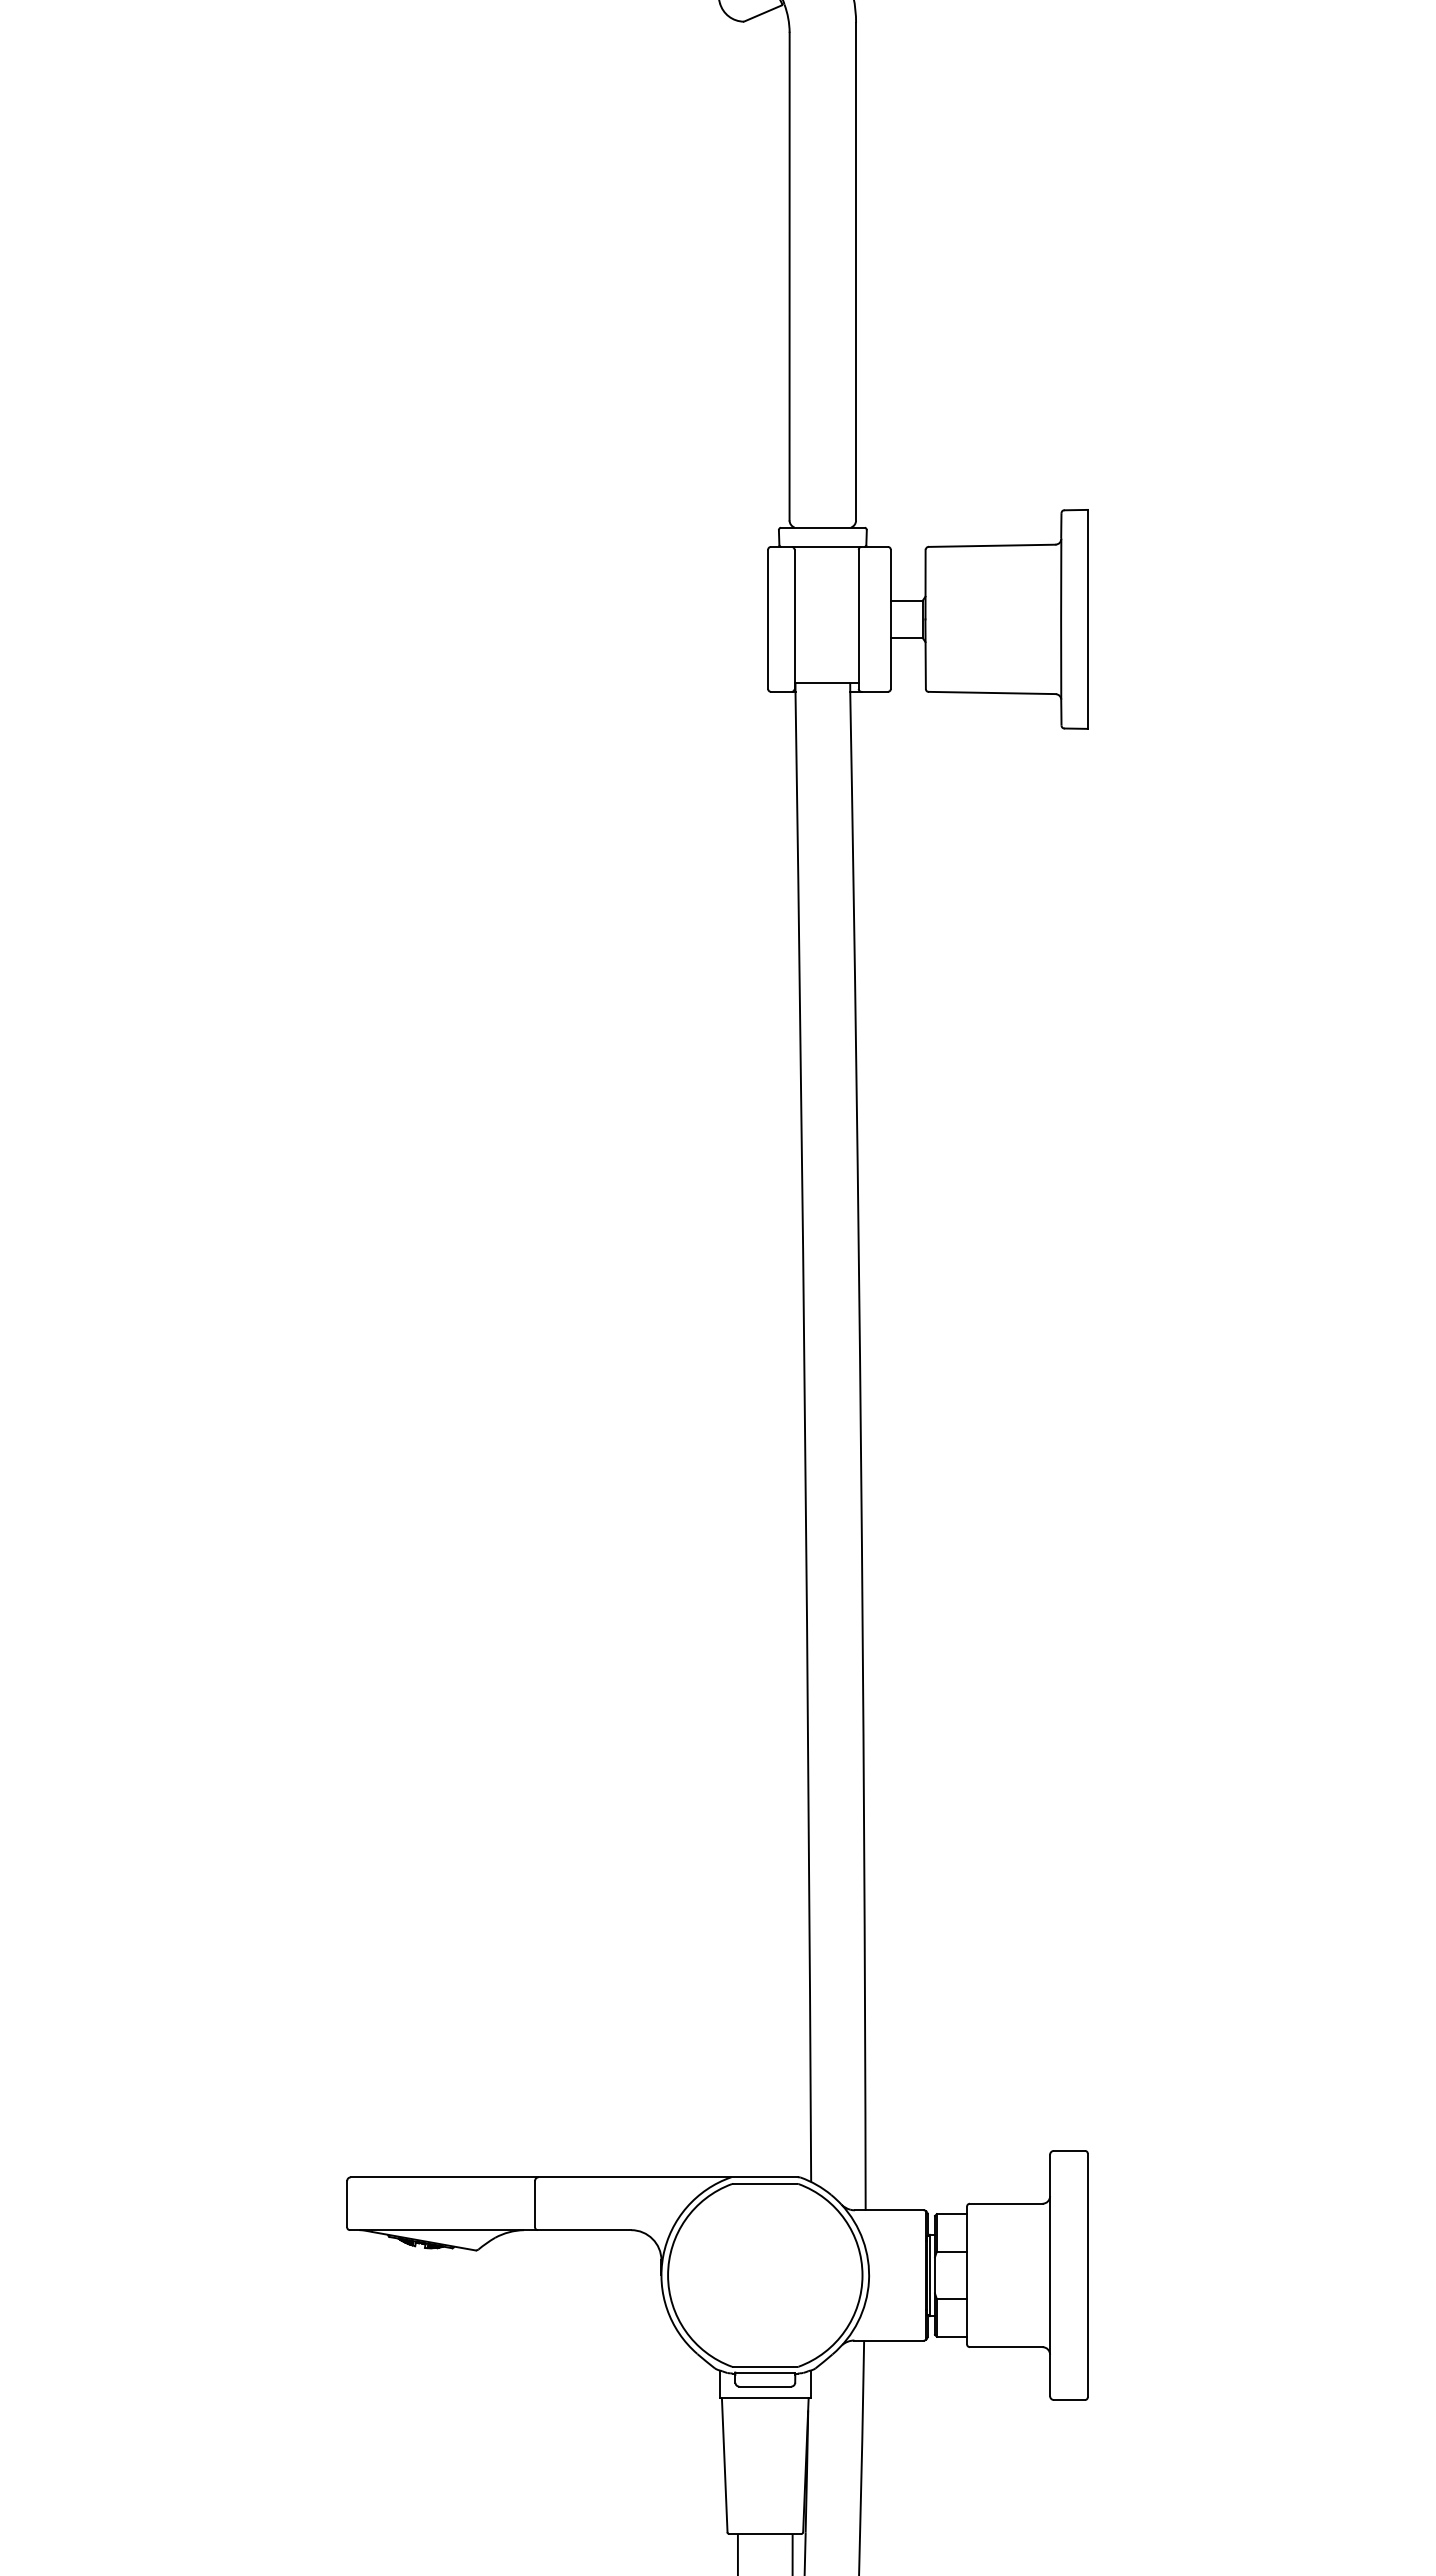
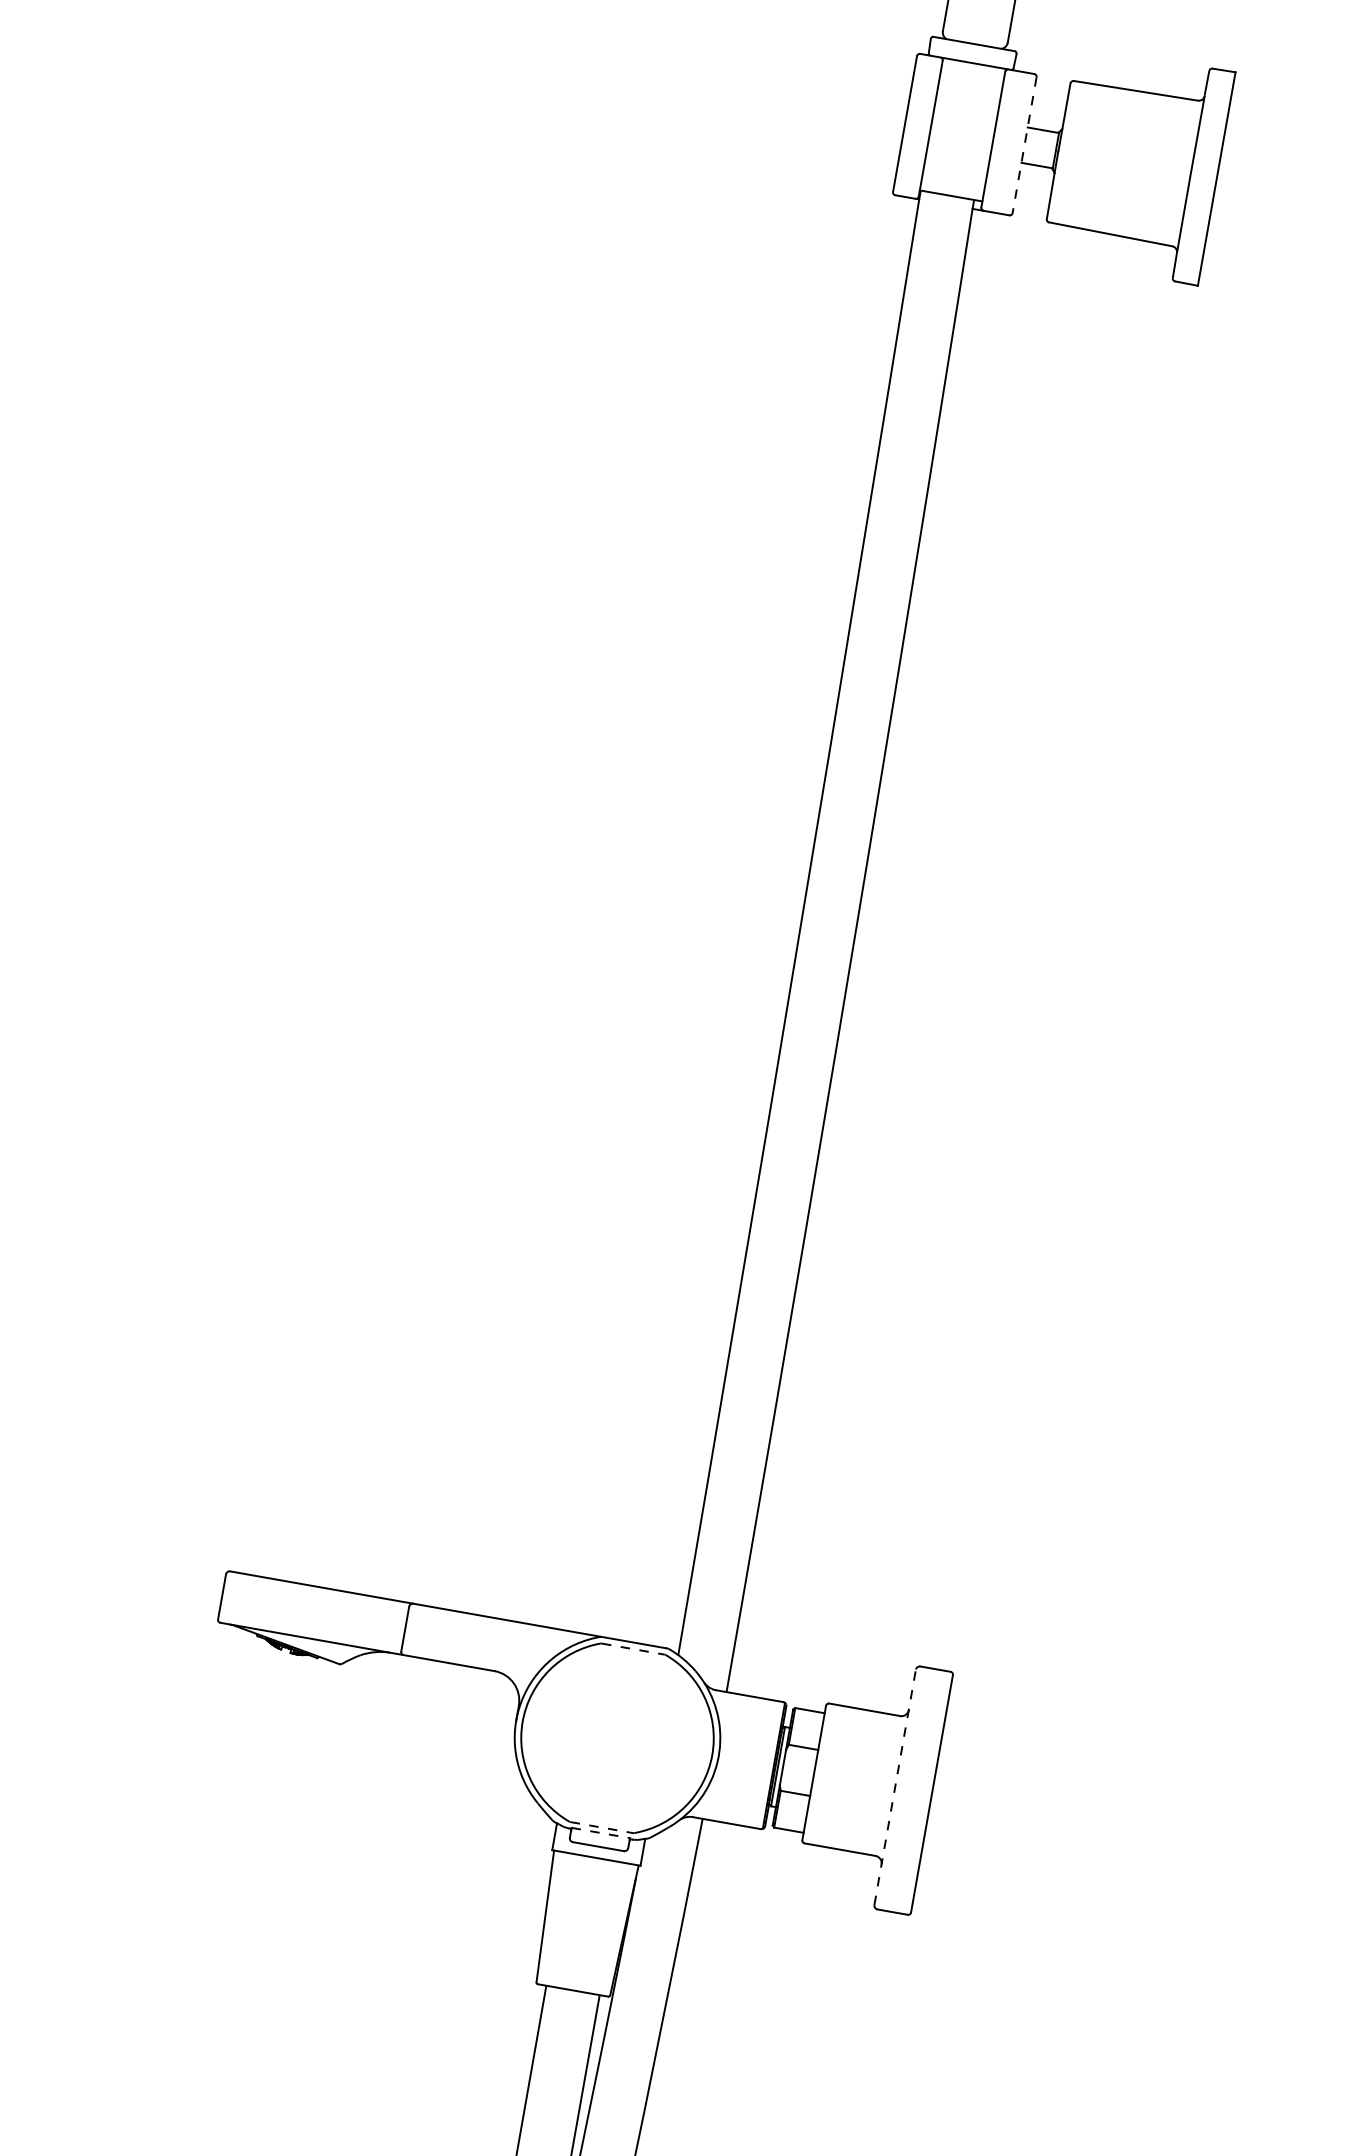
line: (890, 619) -> (1024, 145), solid -> dashed
line: (765, 2183) -> (633, 1648), solid -> dashed
line: (1050, 2275) -> (895, 1787), solid -> dashed
line: (765, 2366) -> (602, 1827), solid -> dashed
line: (765, 2372) -> (601, 1833), solid -> dashed

